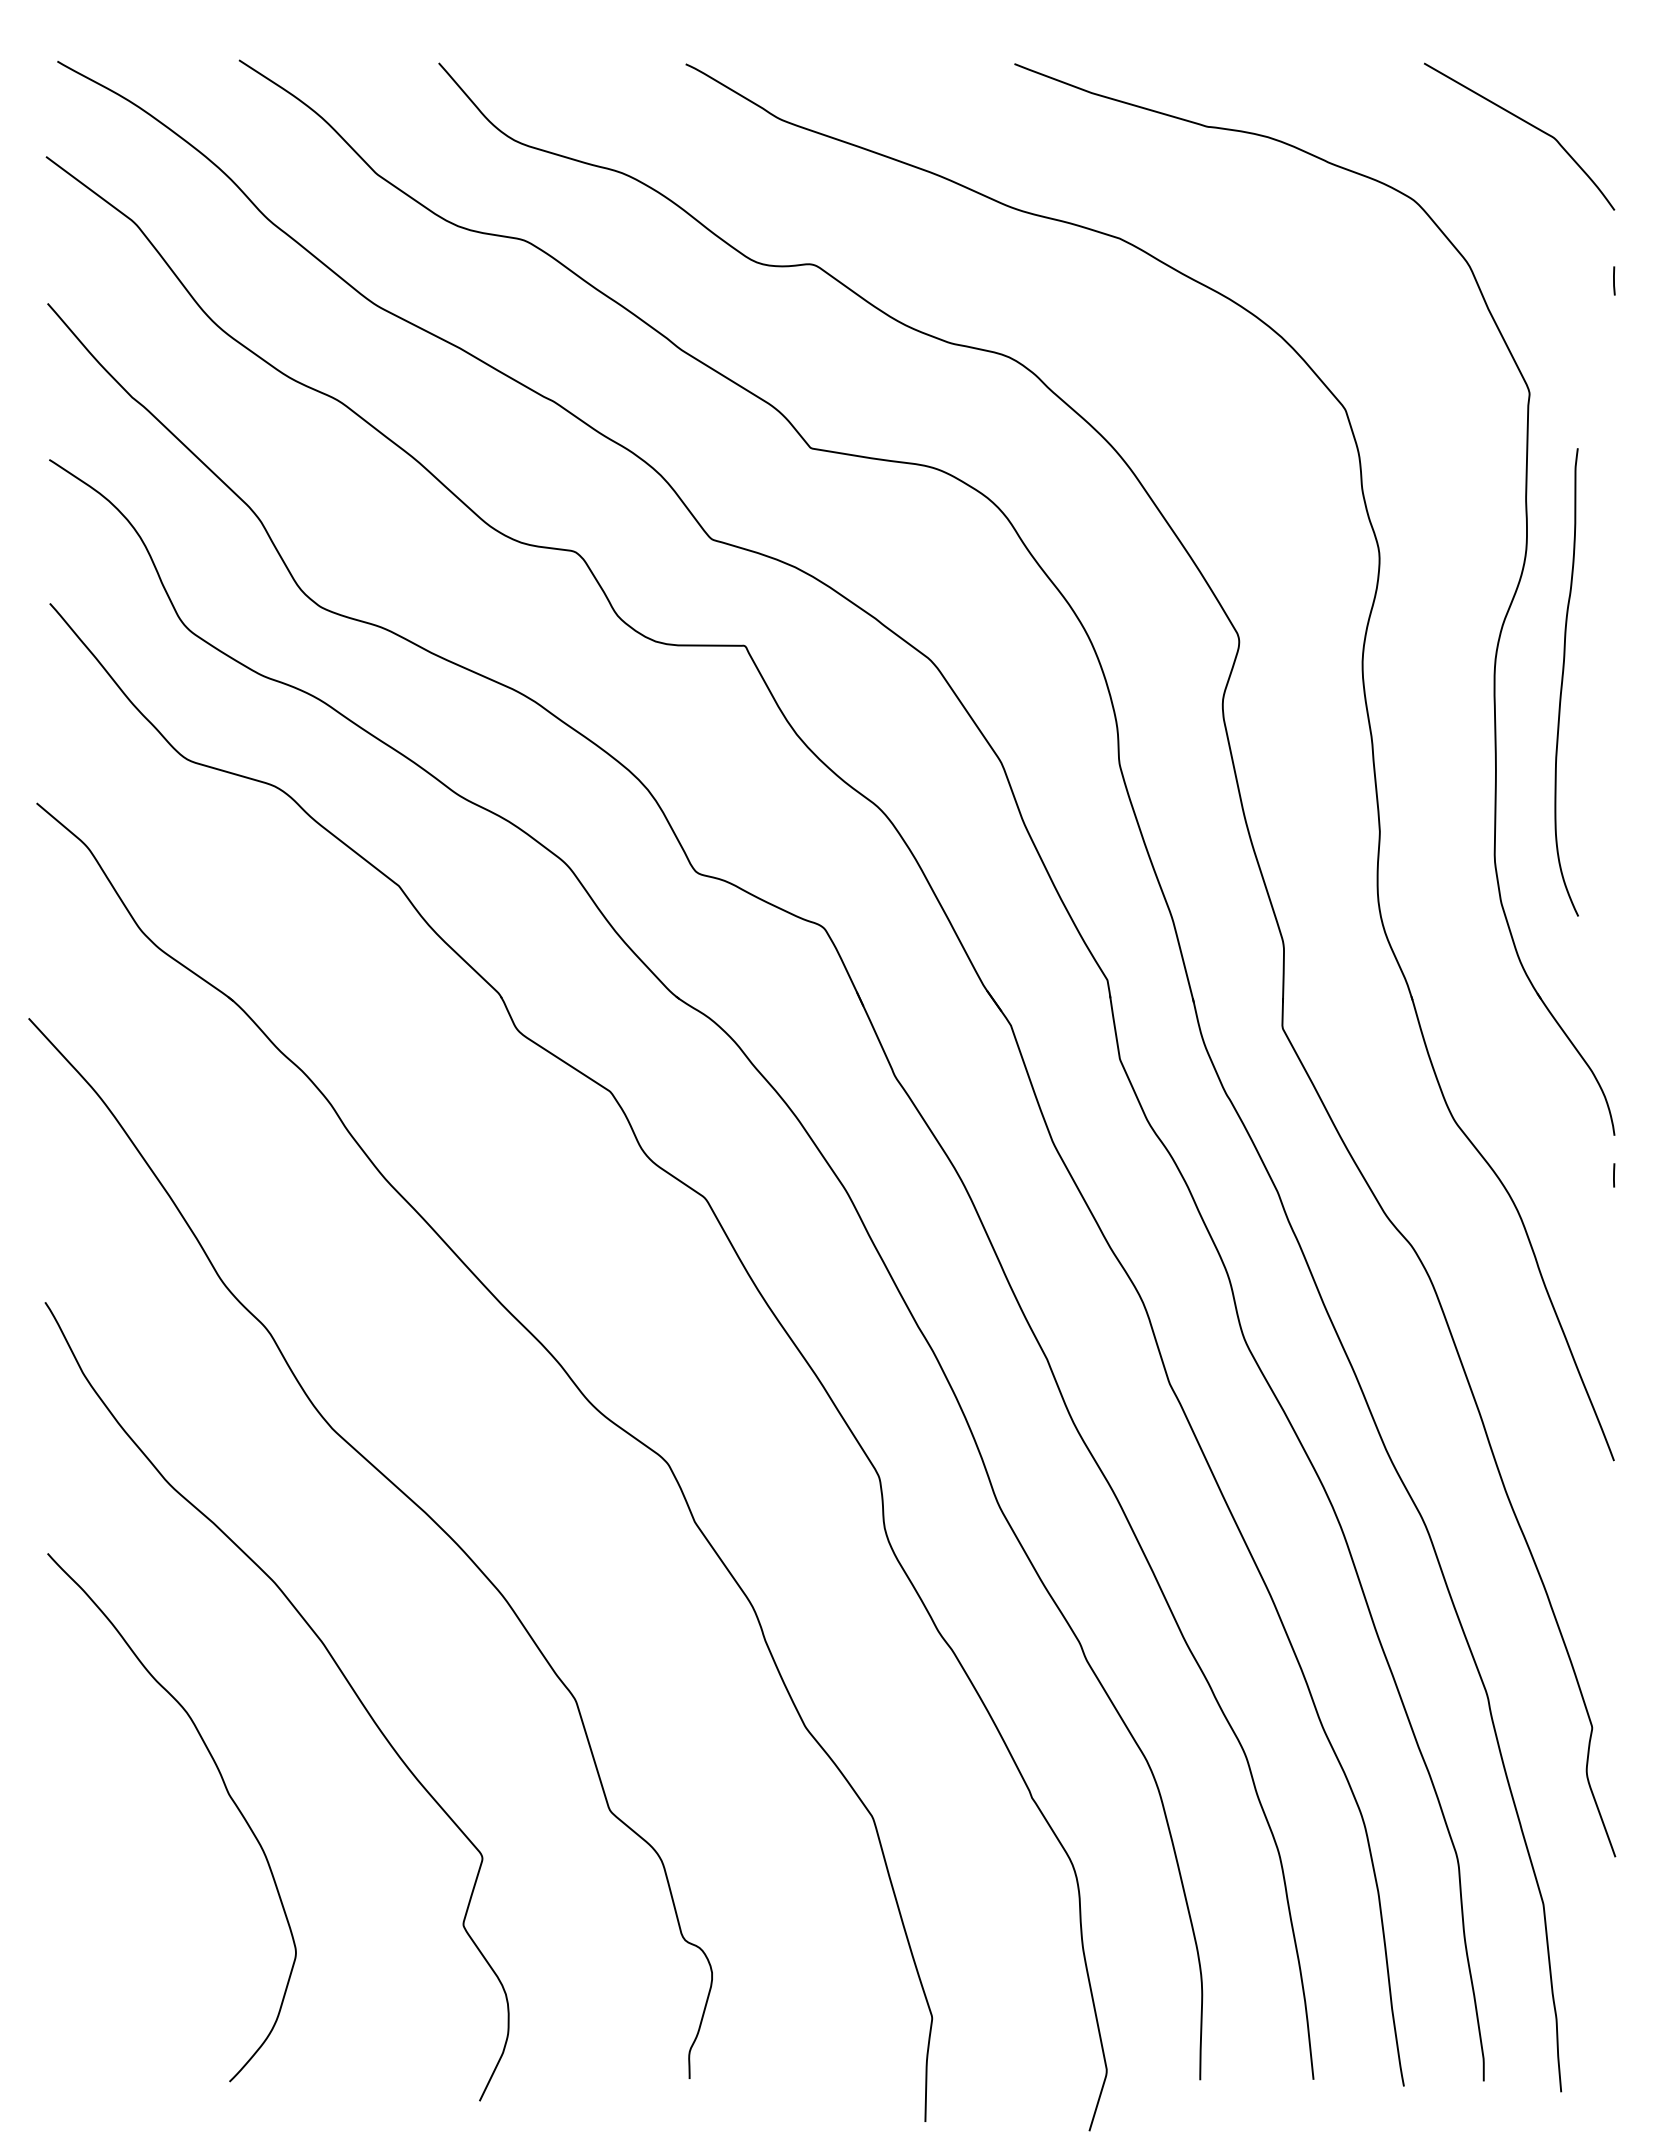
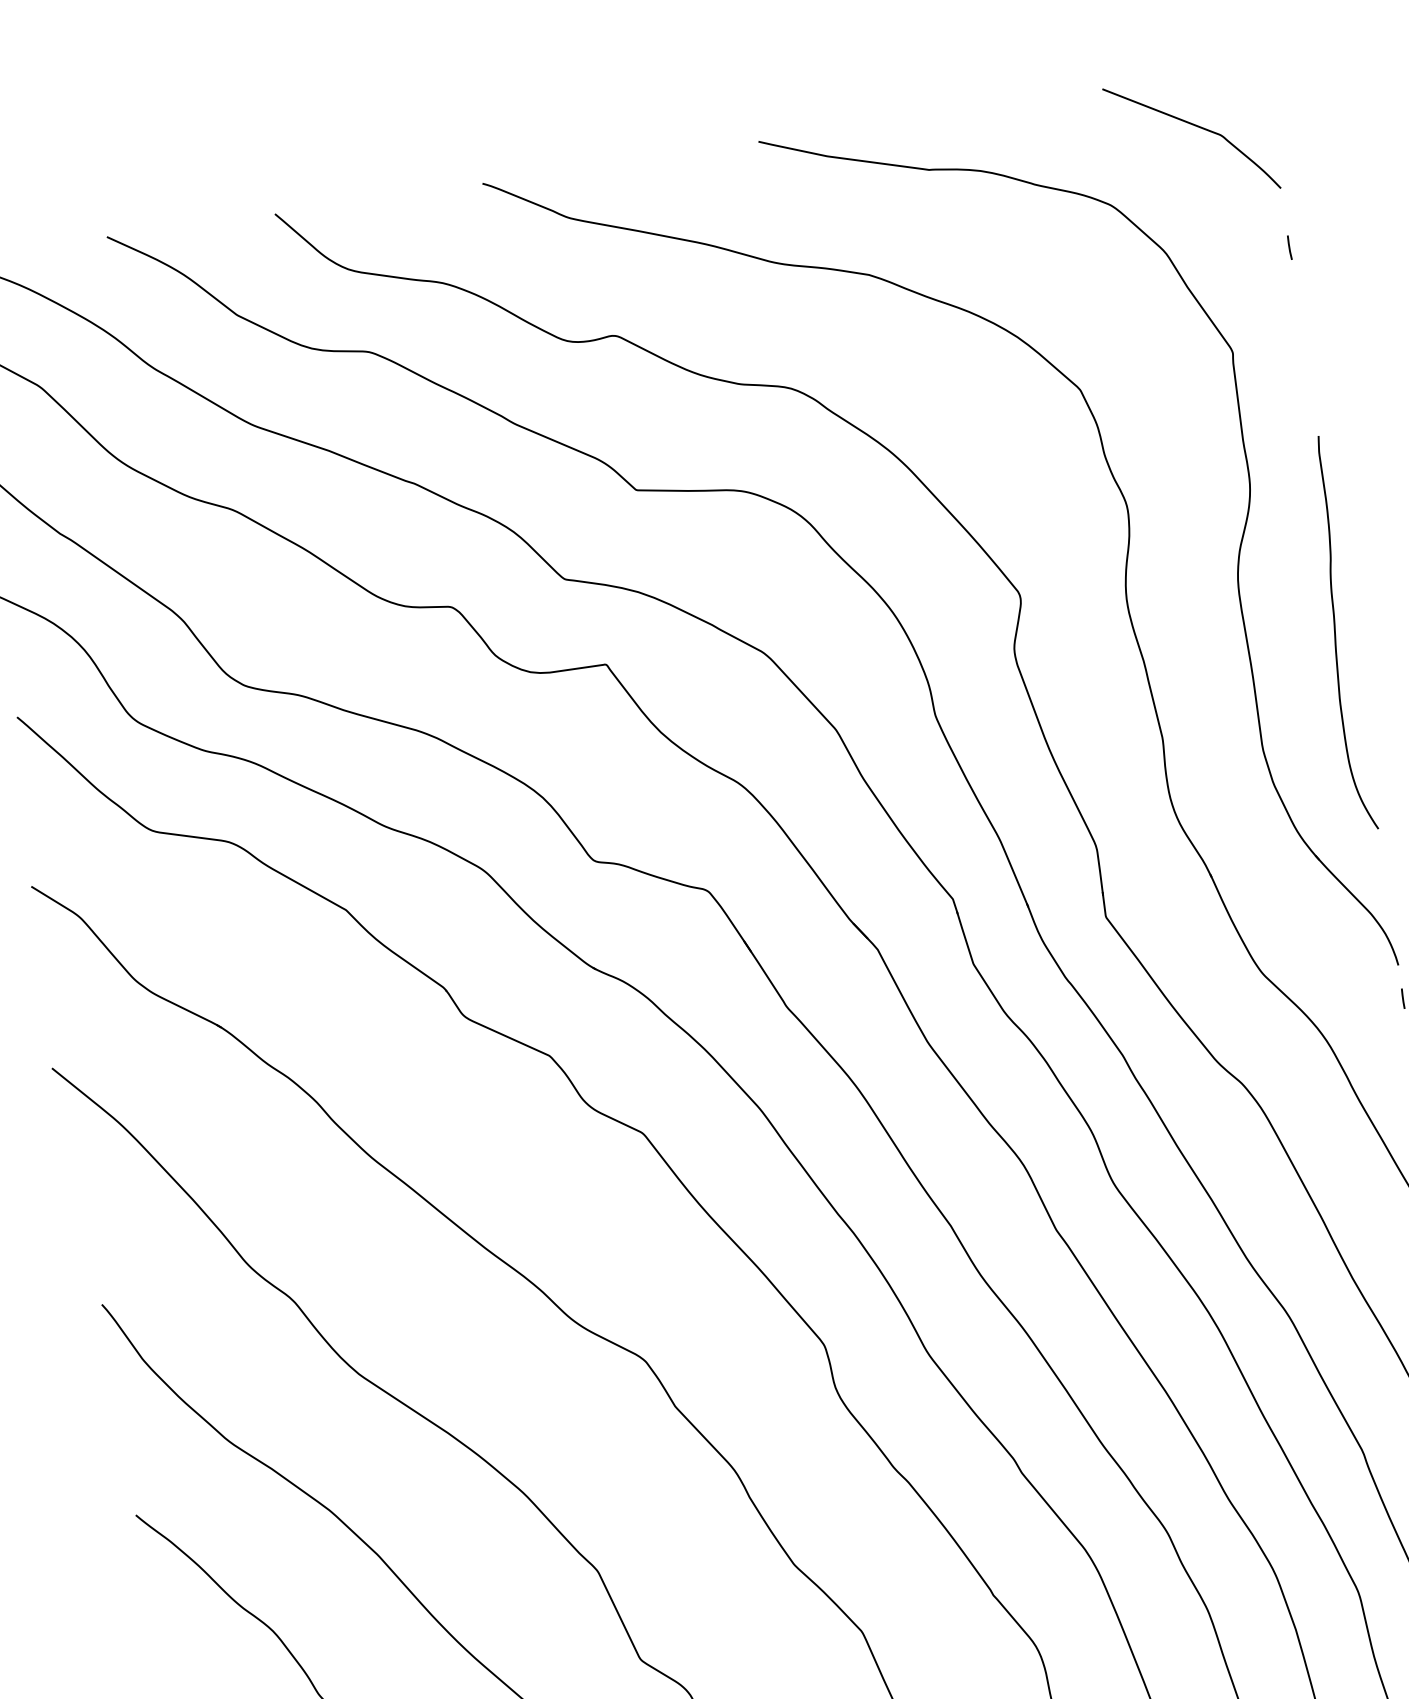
curve: (1563, 681) -> (1336, 633), moved

